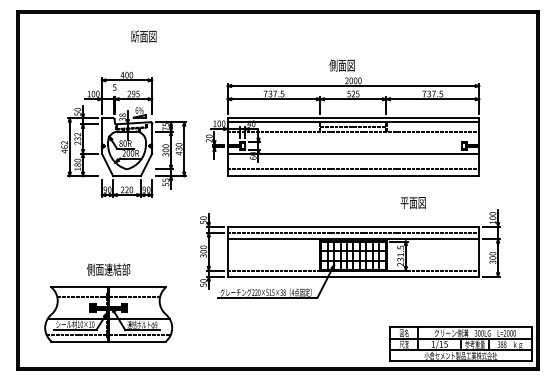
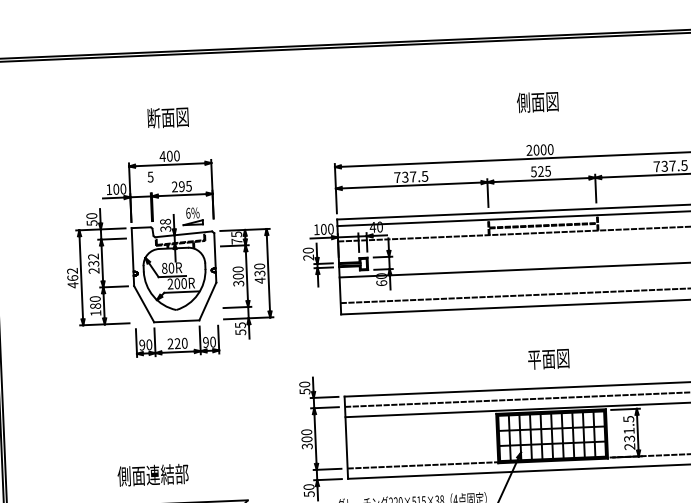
text: (143, 36) -> (167, 117), moved
text: (341, 65) -> (536, 102), moved
text: (412, 202) -> (547, 358), moved

